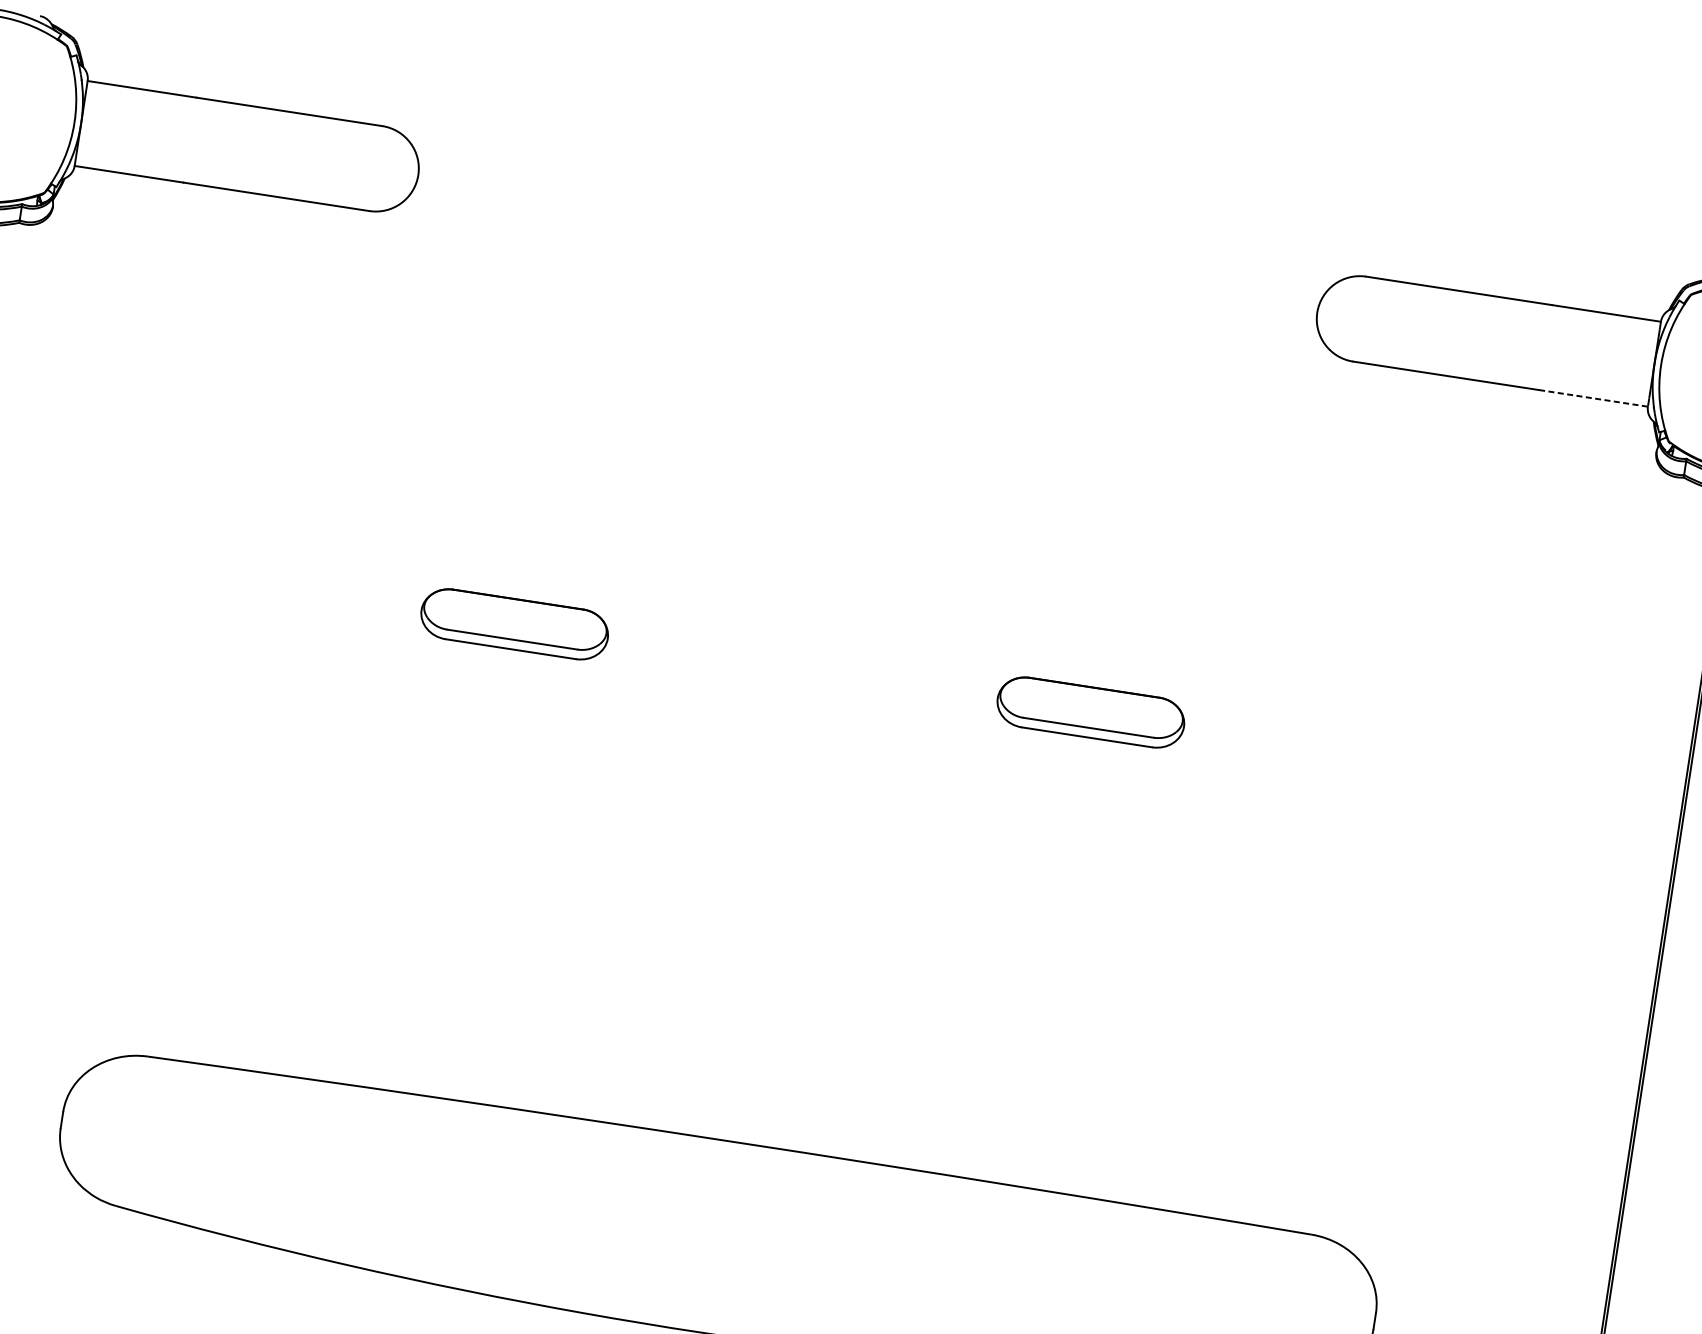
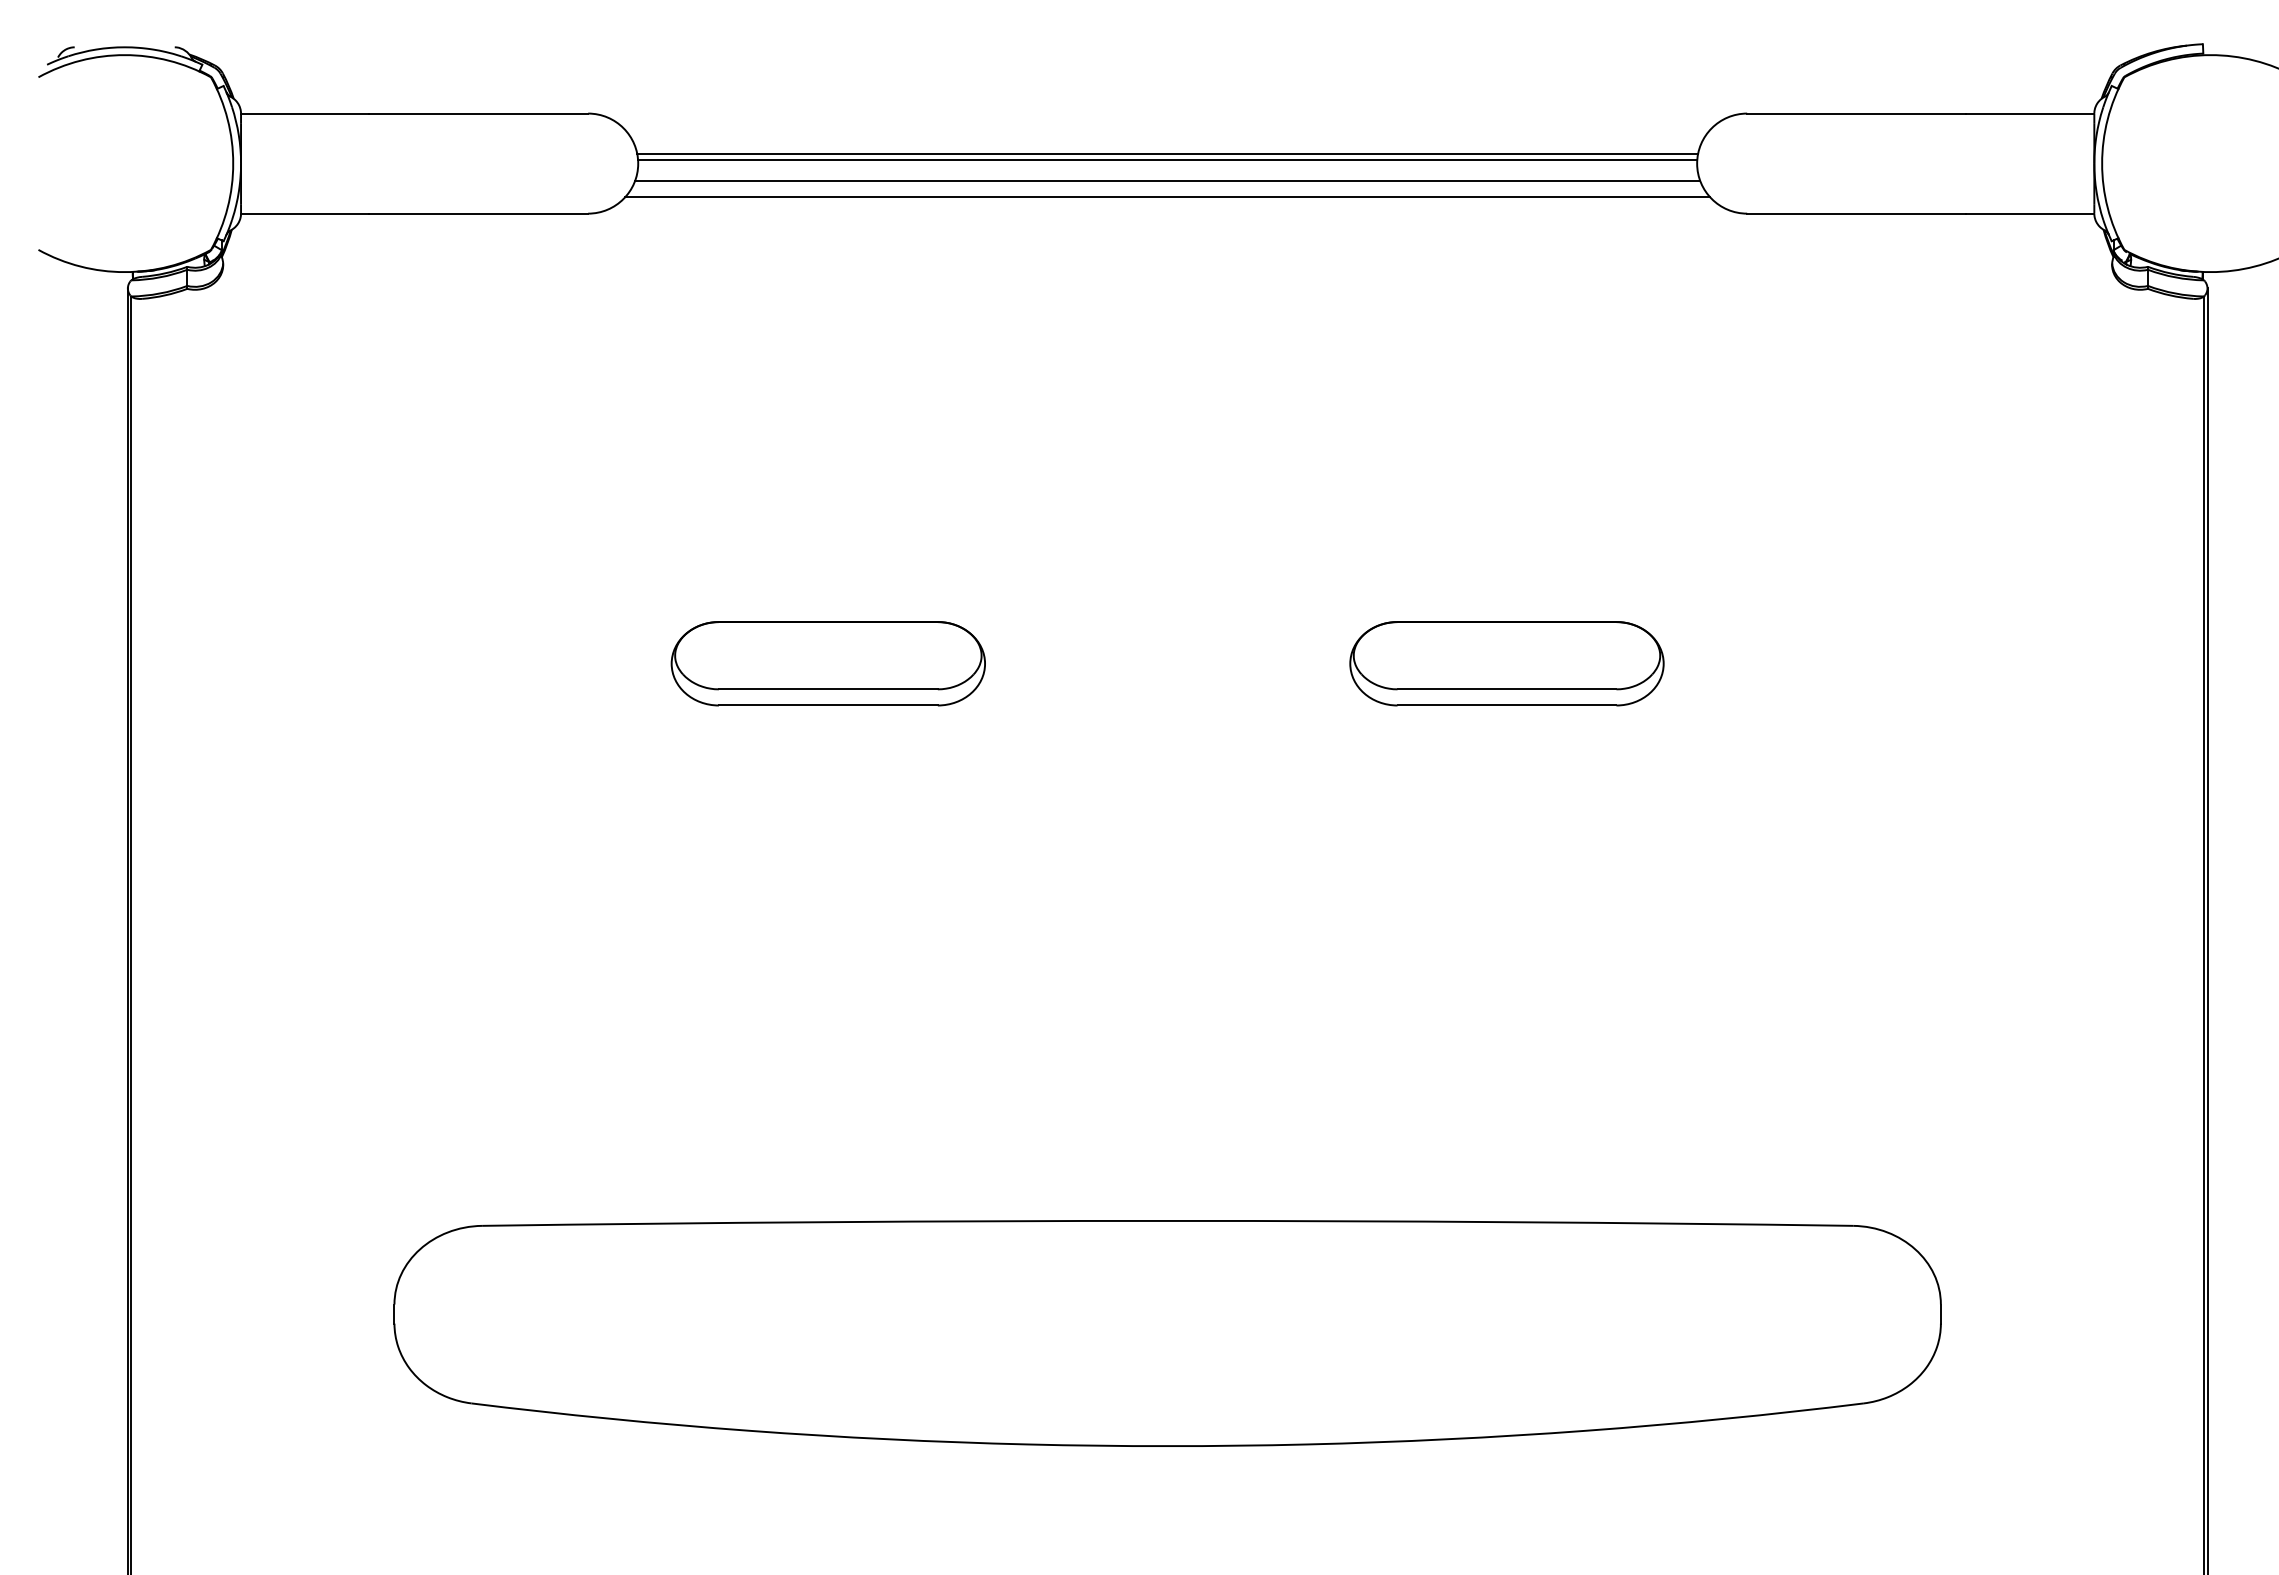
line: (868, 236) -> (1167, 154), added
line: (868, 241) -> (1167, 160), added
line: (865, 259) -> (1167, 181), added
line: (863, 272) -> (1167, 197), added
line: (1593, 398) -> (2030, 213), dashed -> solid
part: (514, 624) -> (827, 663), size x1.43
part: (1090, 712) -> (1506, 663), size x1.43

